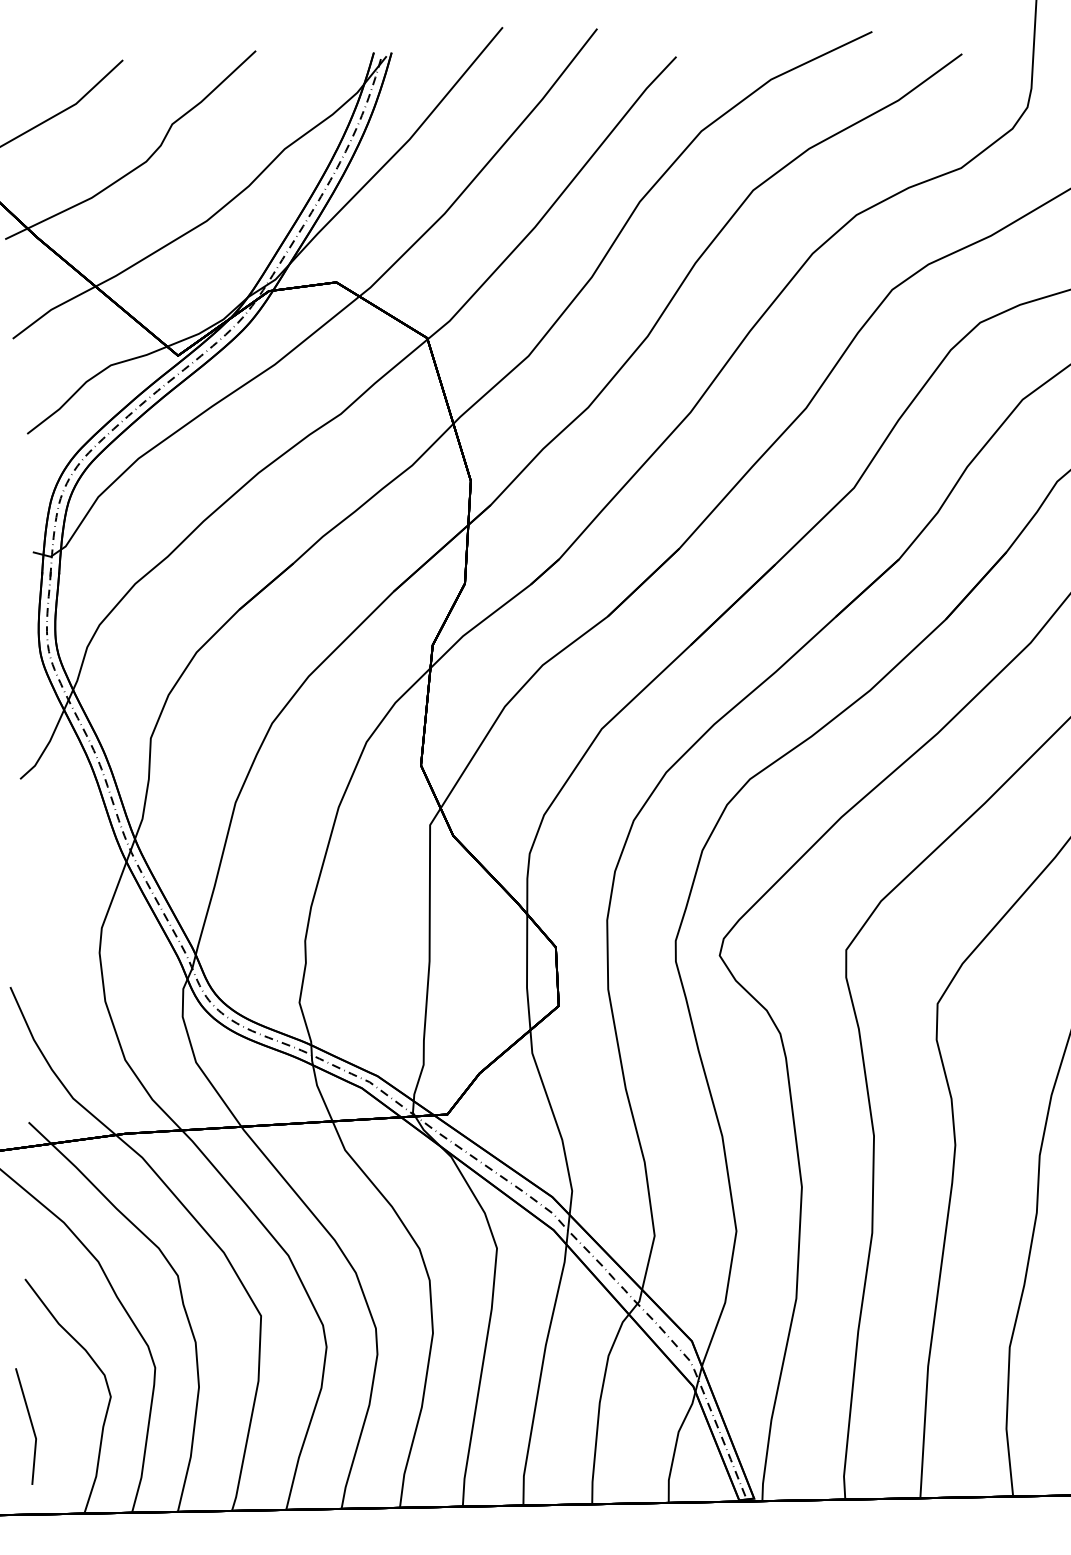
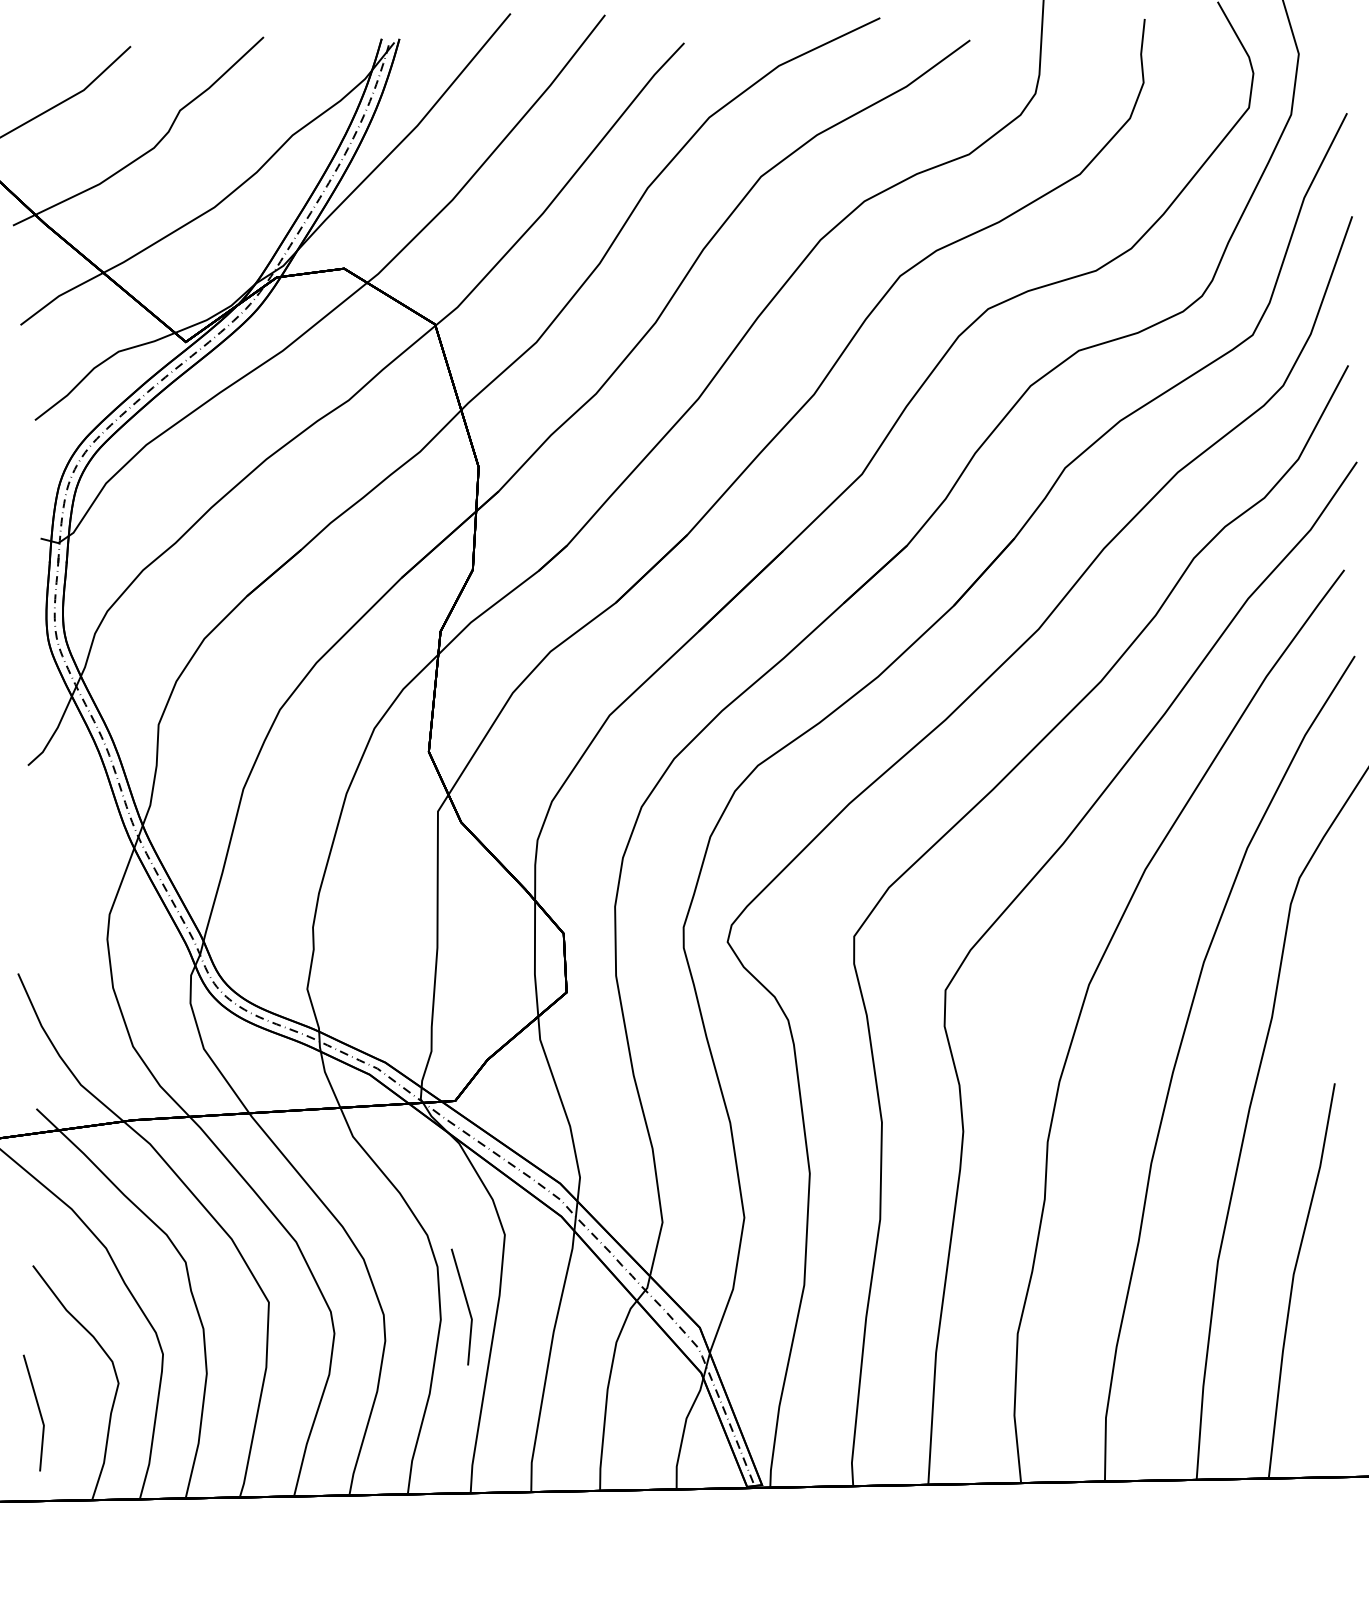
line: (458, 1317) -> (466, 1304), added

